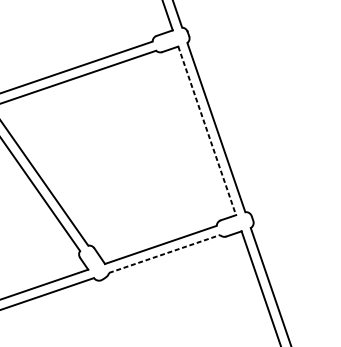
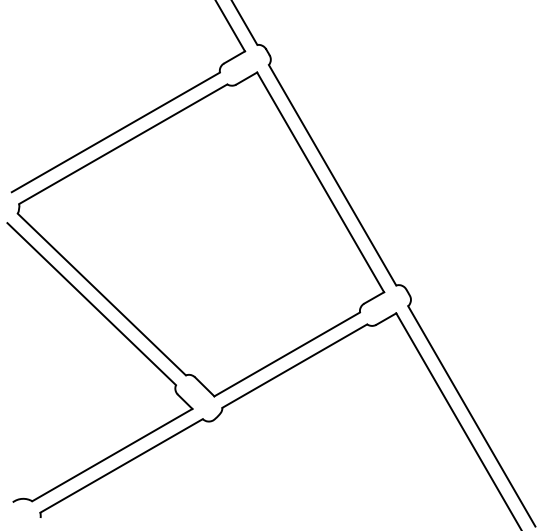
line: (207, 130) -> (320, 182), dashed -> solid
line: (164, 254) -> (294, 366), dashed -> solid

